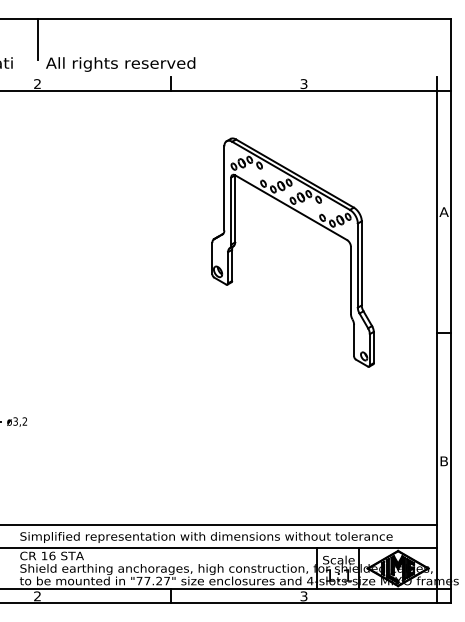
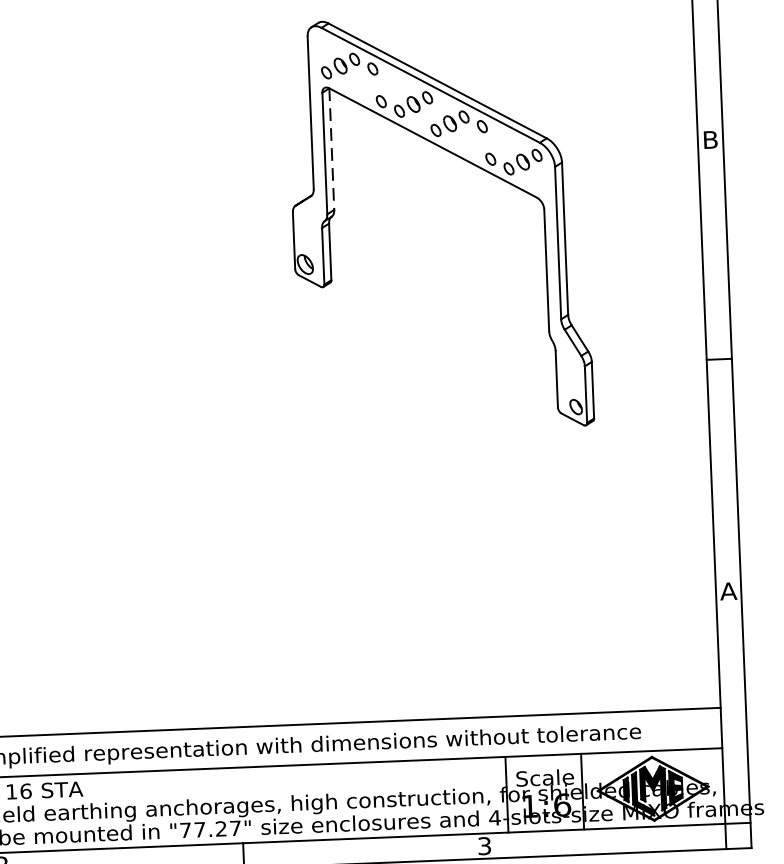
line: (235, 208) -> (332, 148), solid -> dashed
text: (443, 211) -> (709, 138), A -> B
text: (443, 461) -> (727, 591), B -> A
text: (347, 575) -> (561, 805), 1:1 -> 1:6

